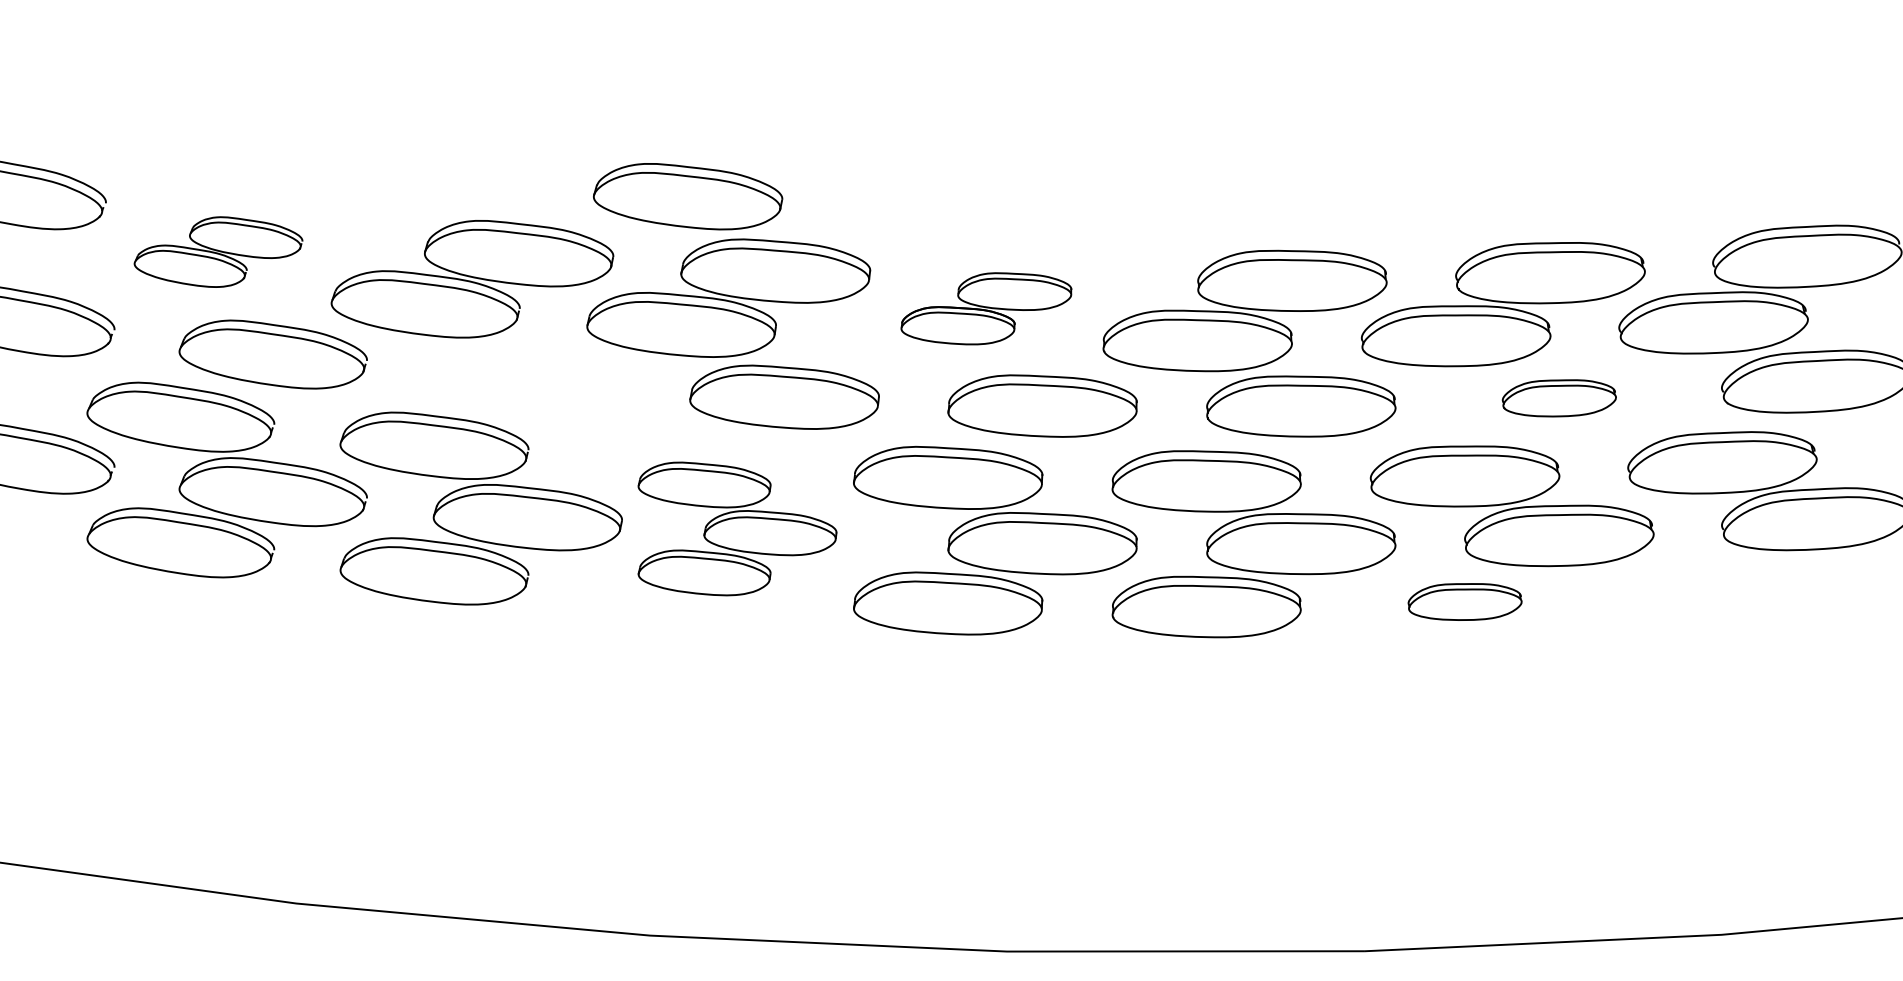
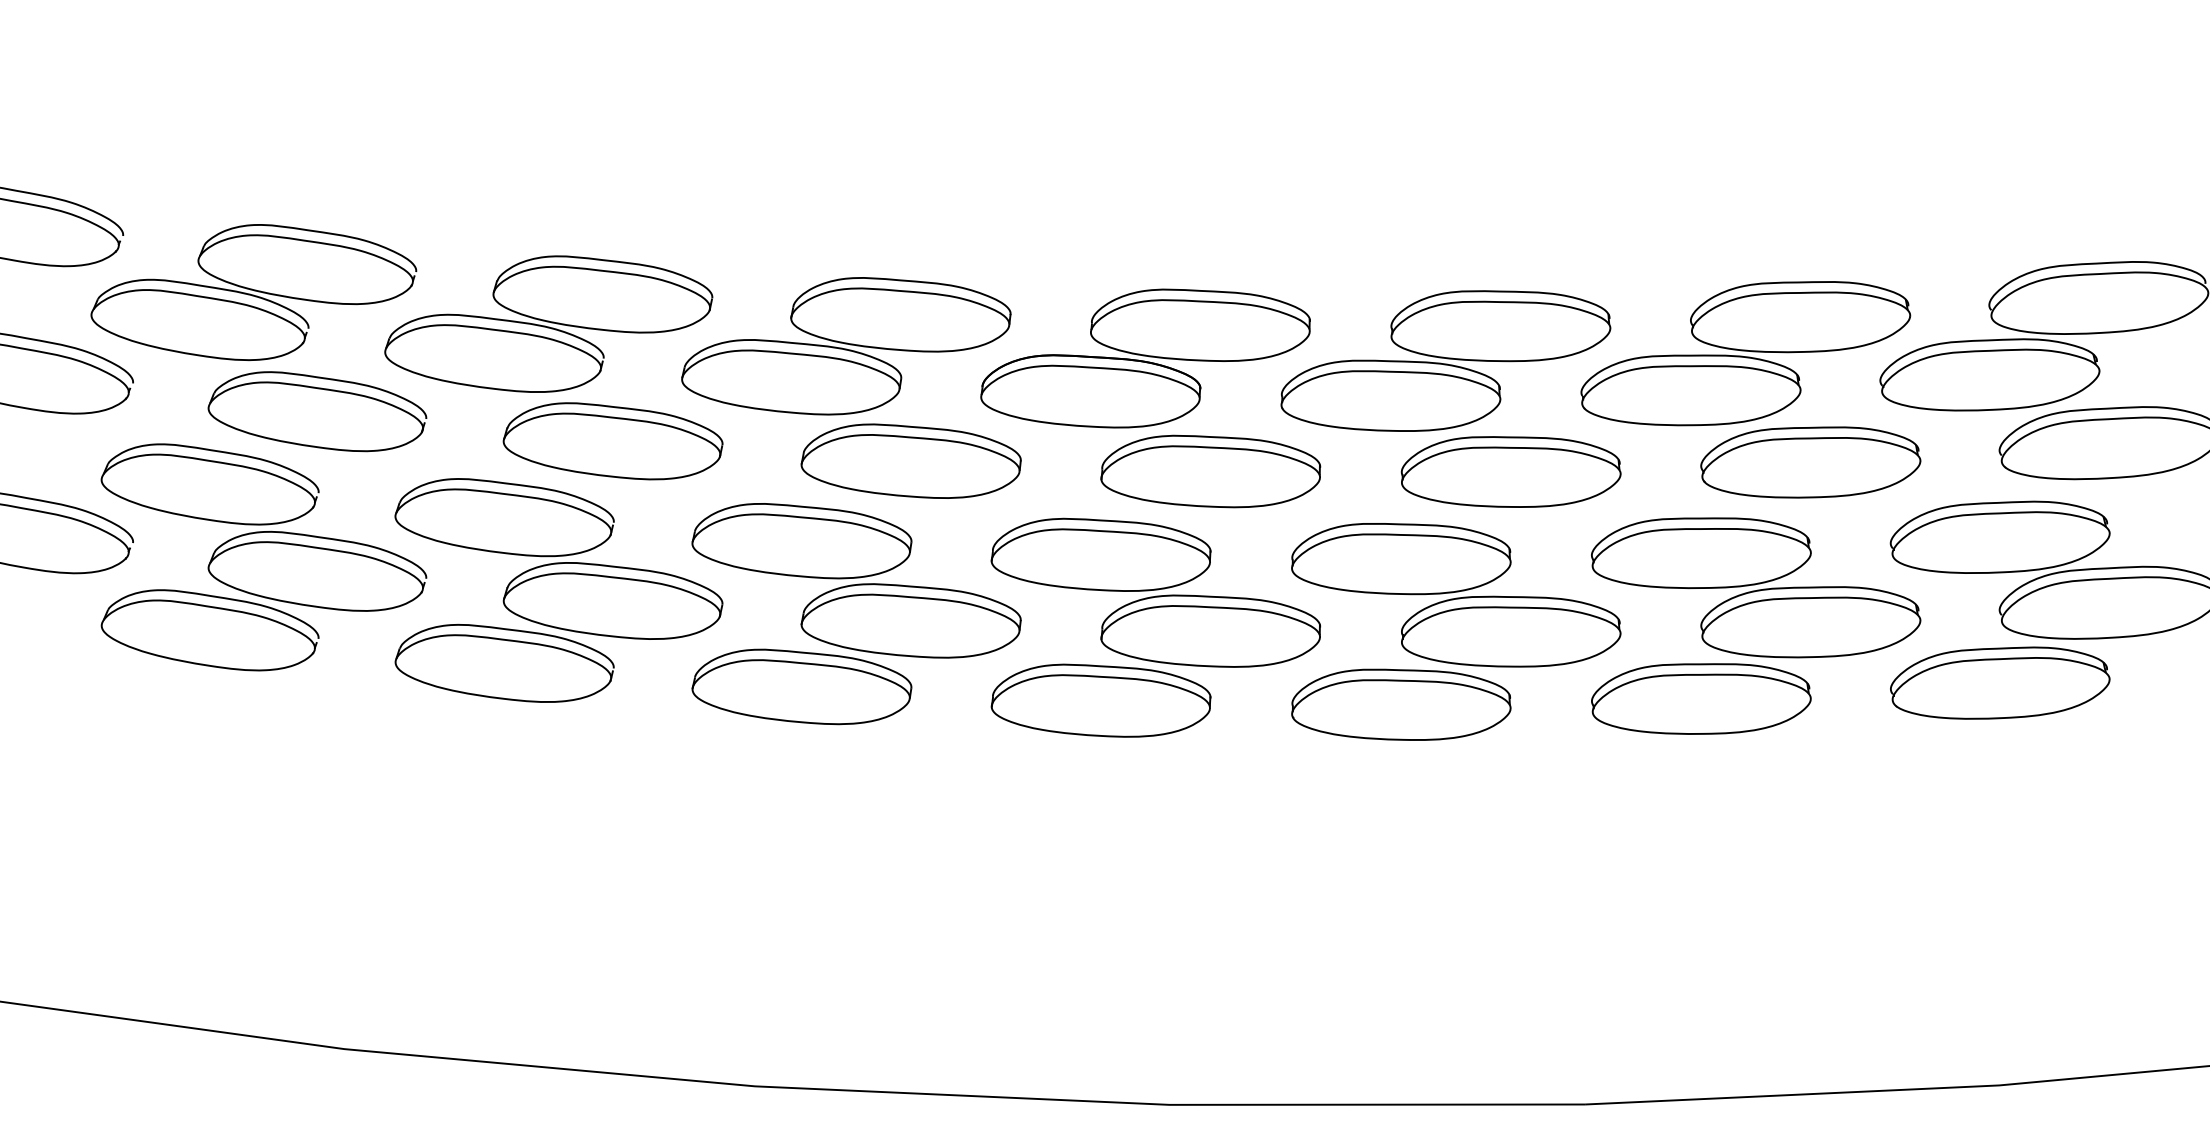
part: (687, 196) -> (612, 441), moved
part: (218, 251) -> (253, 292), size x1.67
part: (986, 308) -> (1145, 358), size x1.67
part: (1559, 398) -> (1810, 462), size x1.67
part: (737, 529) -> (856, 614), size x1.43
part: (1722, 587) -> (2000, 682), added
part: (1465, 601) -> (1701, 698), size x1.67

